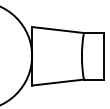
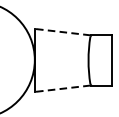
line: (57, 29) -> (62, 31), solid -> dashed
line: (57, 82) -> (62, 88), solid -> dashed

